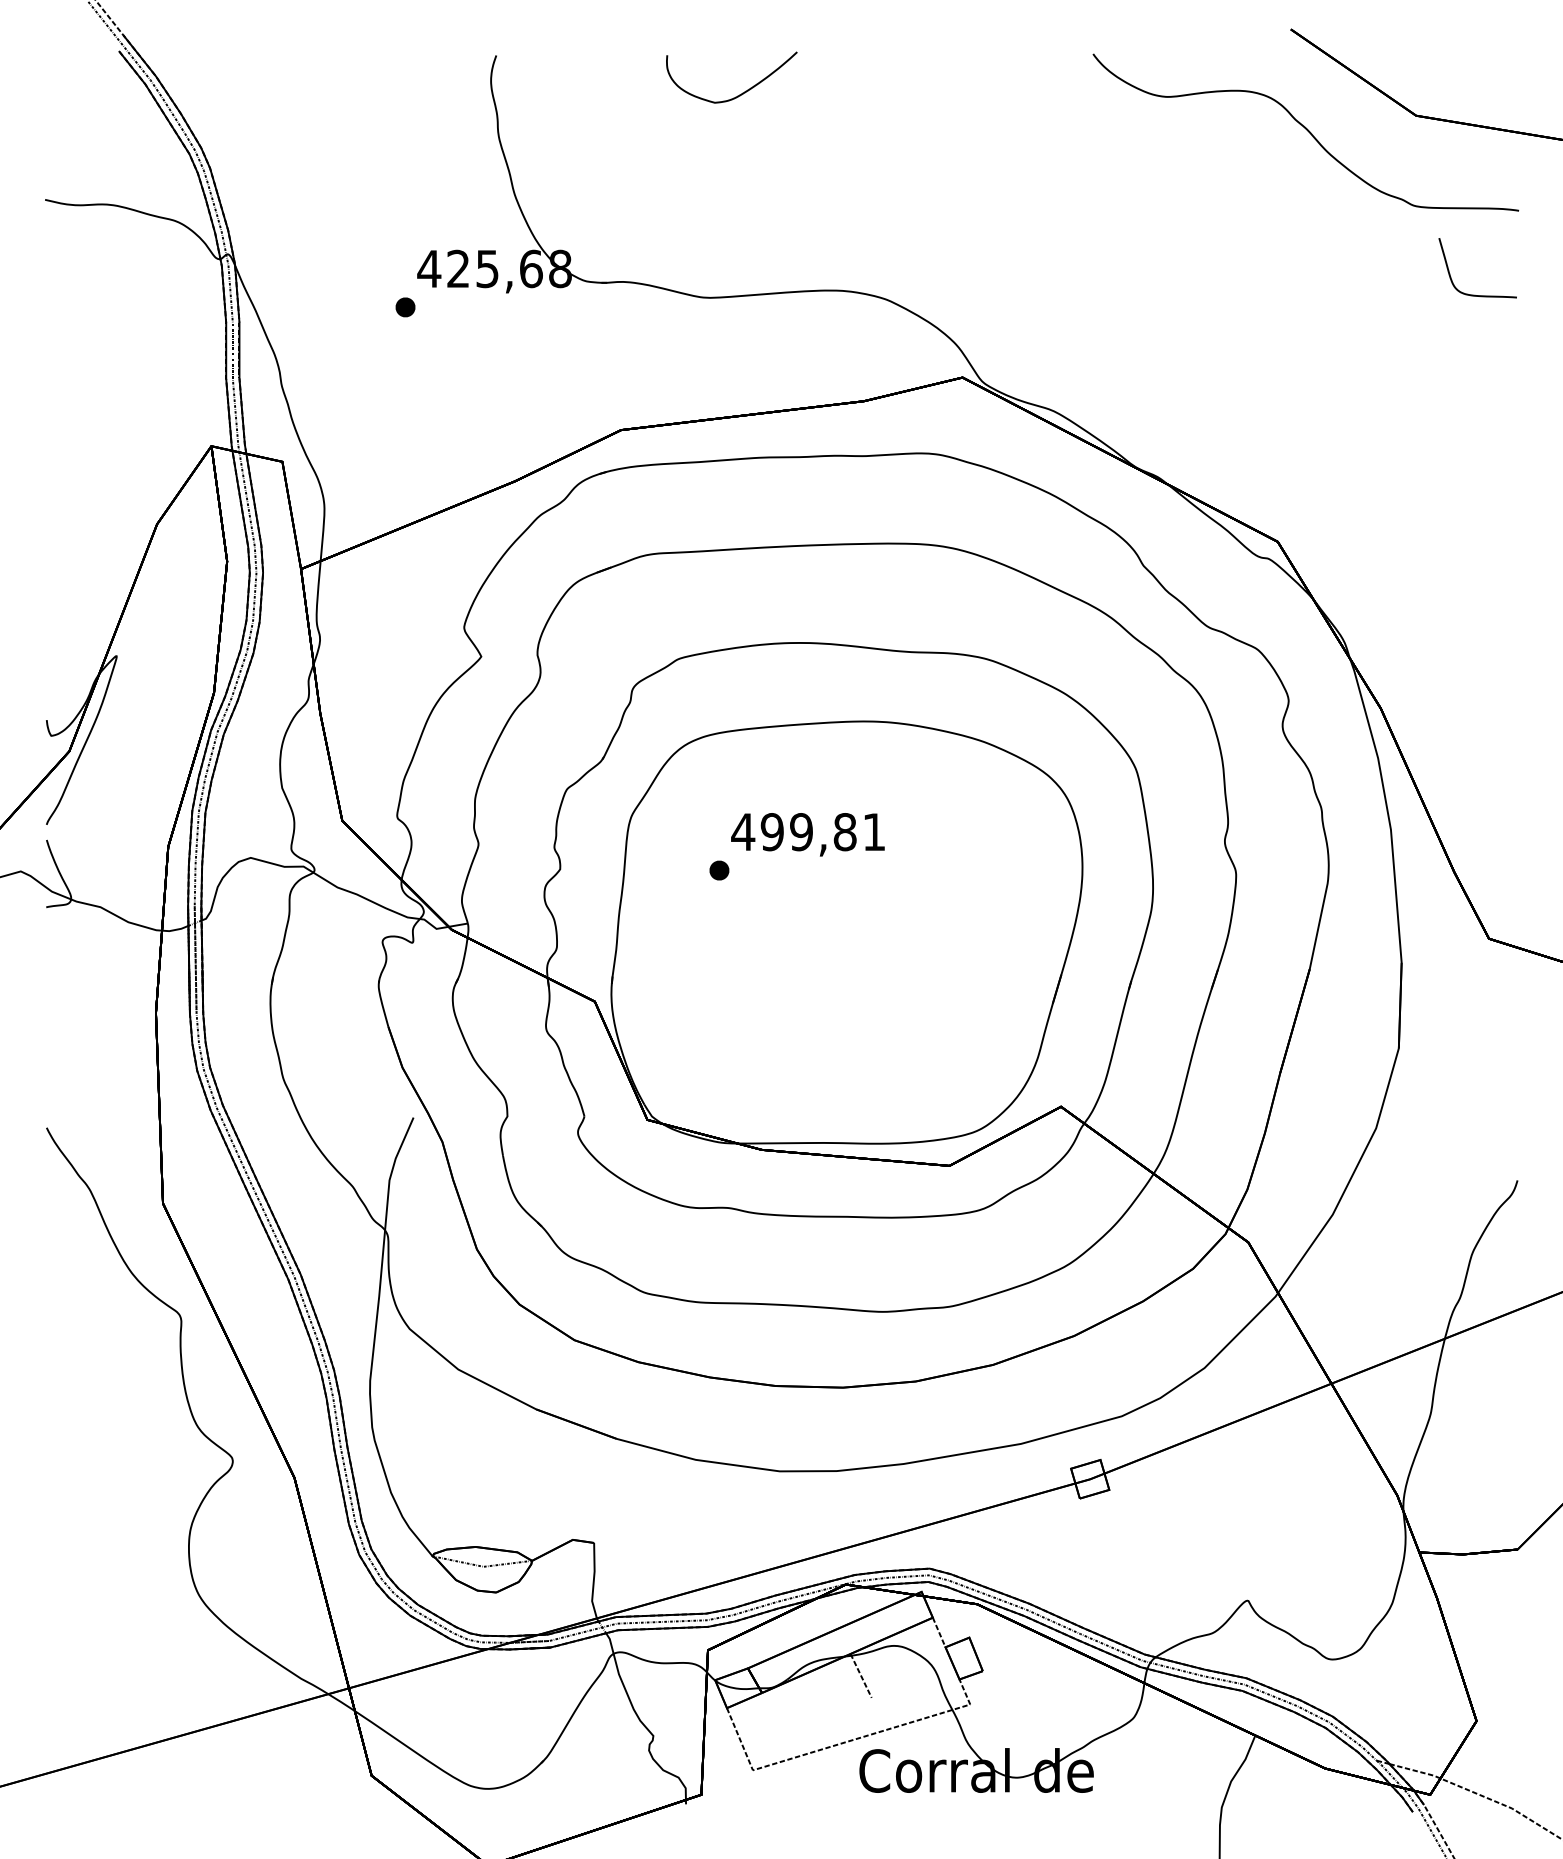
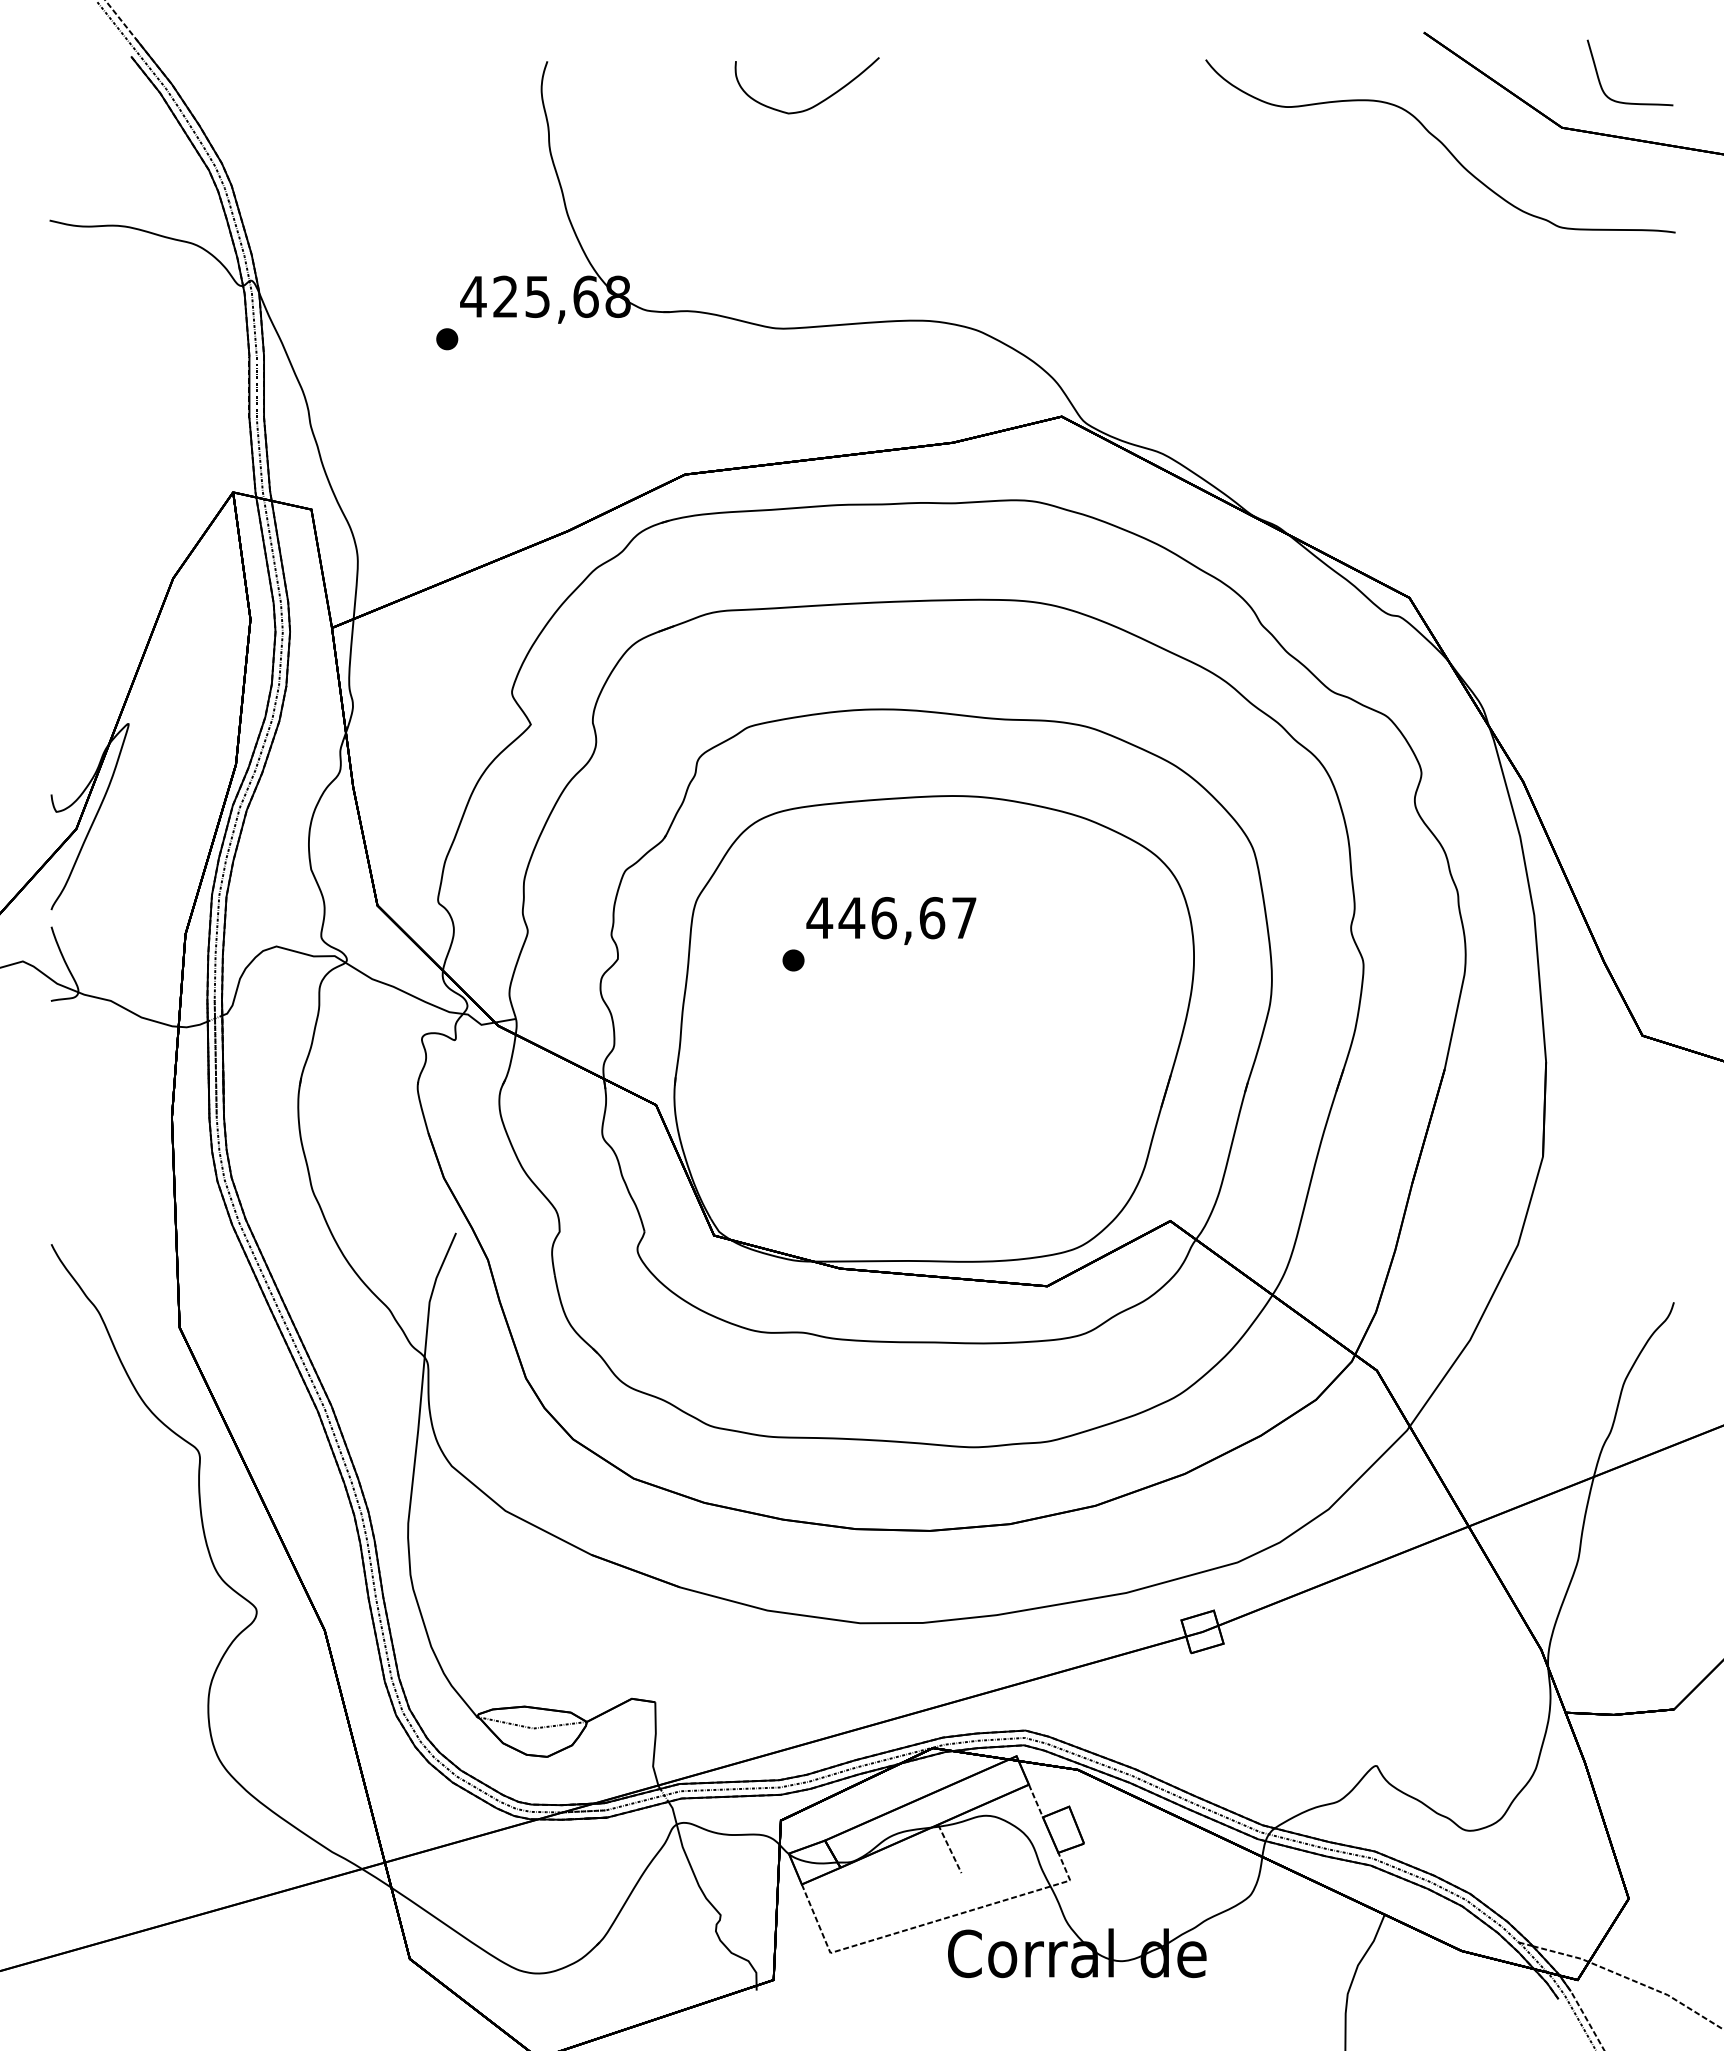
part: (1477, 294) -> (1629, 102), moved
text: (822, 832) -> (907, 918), 499,81 -> 446,67

